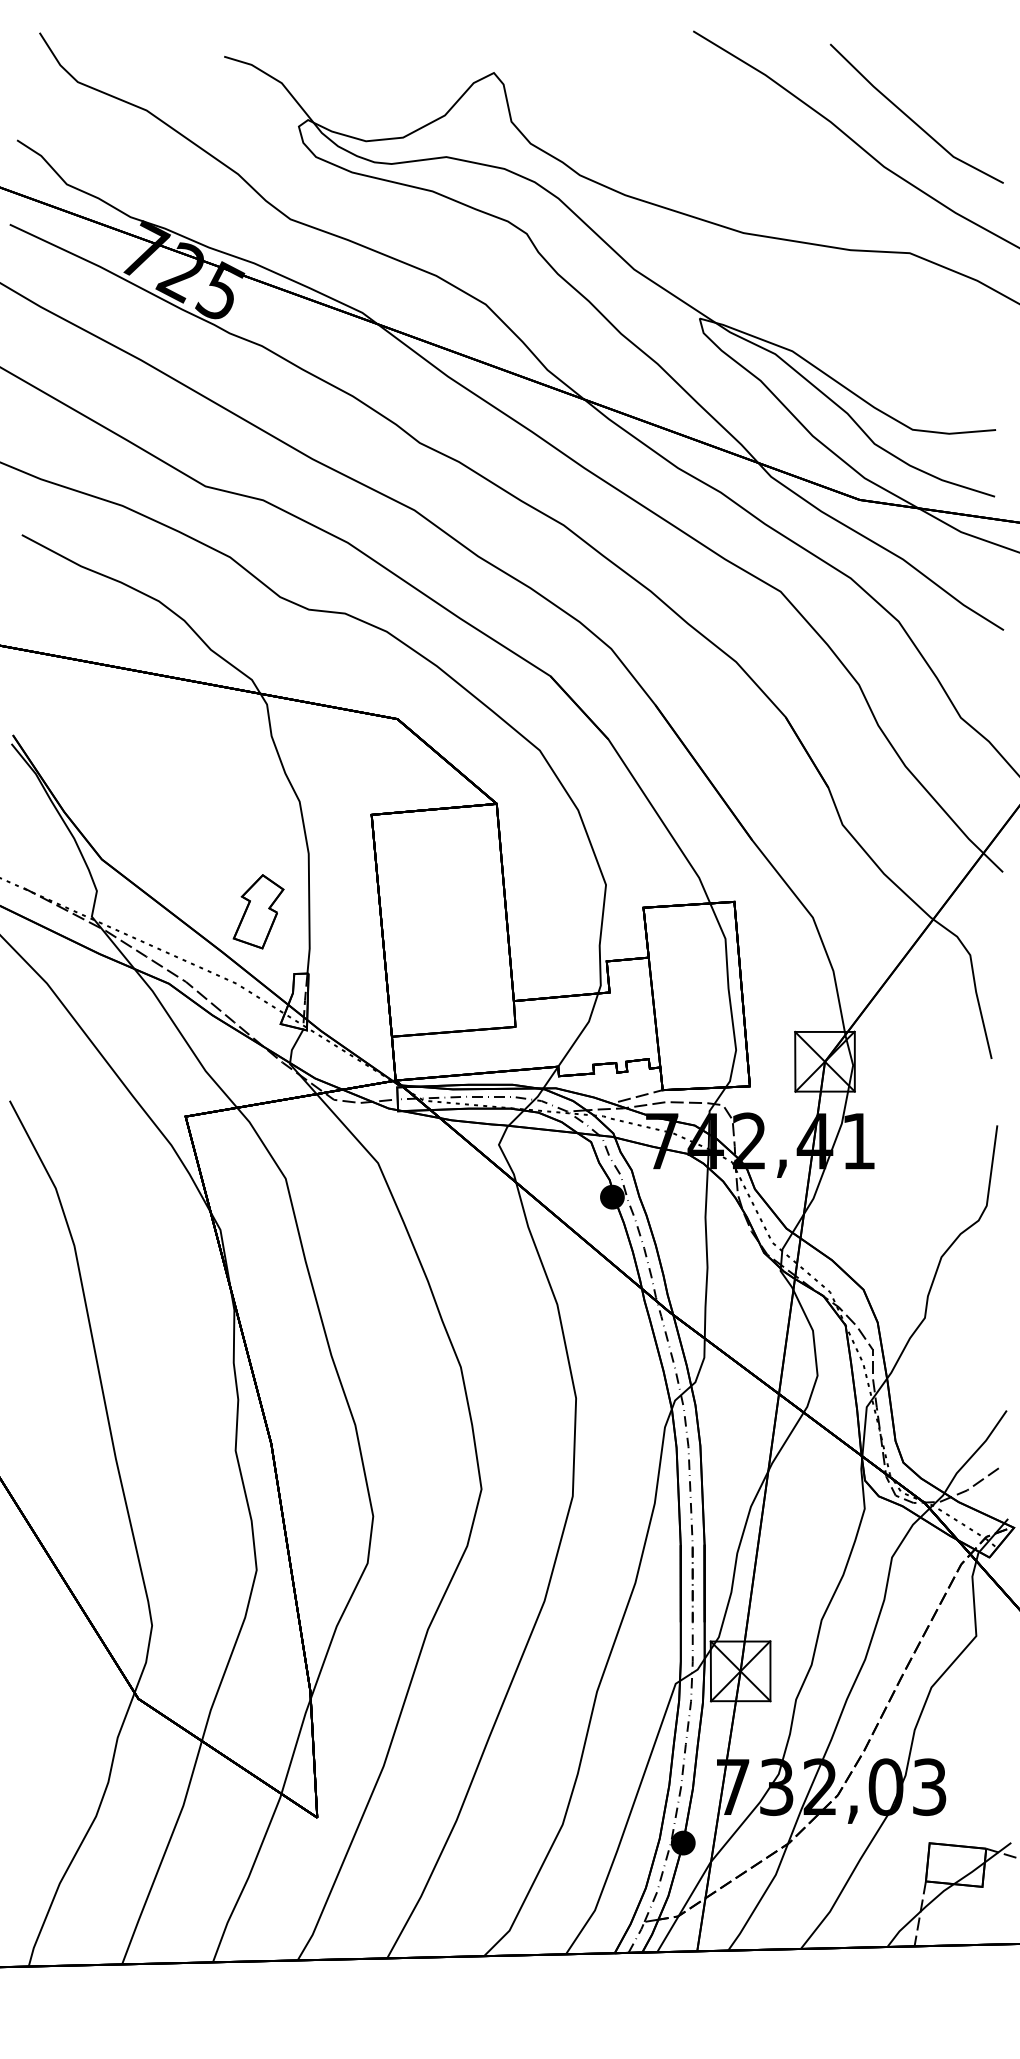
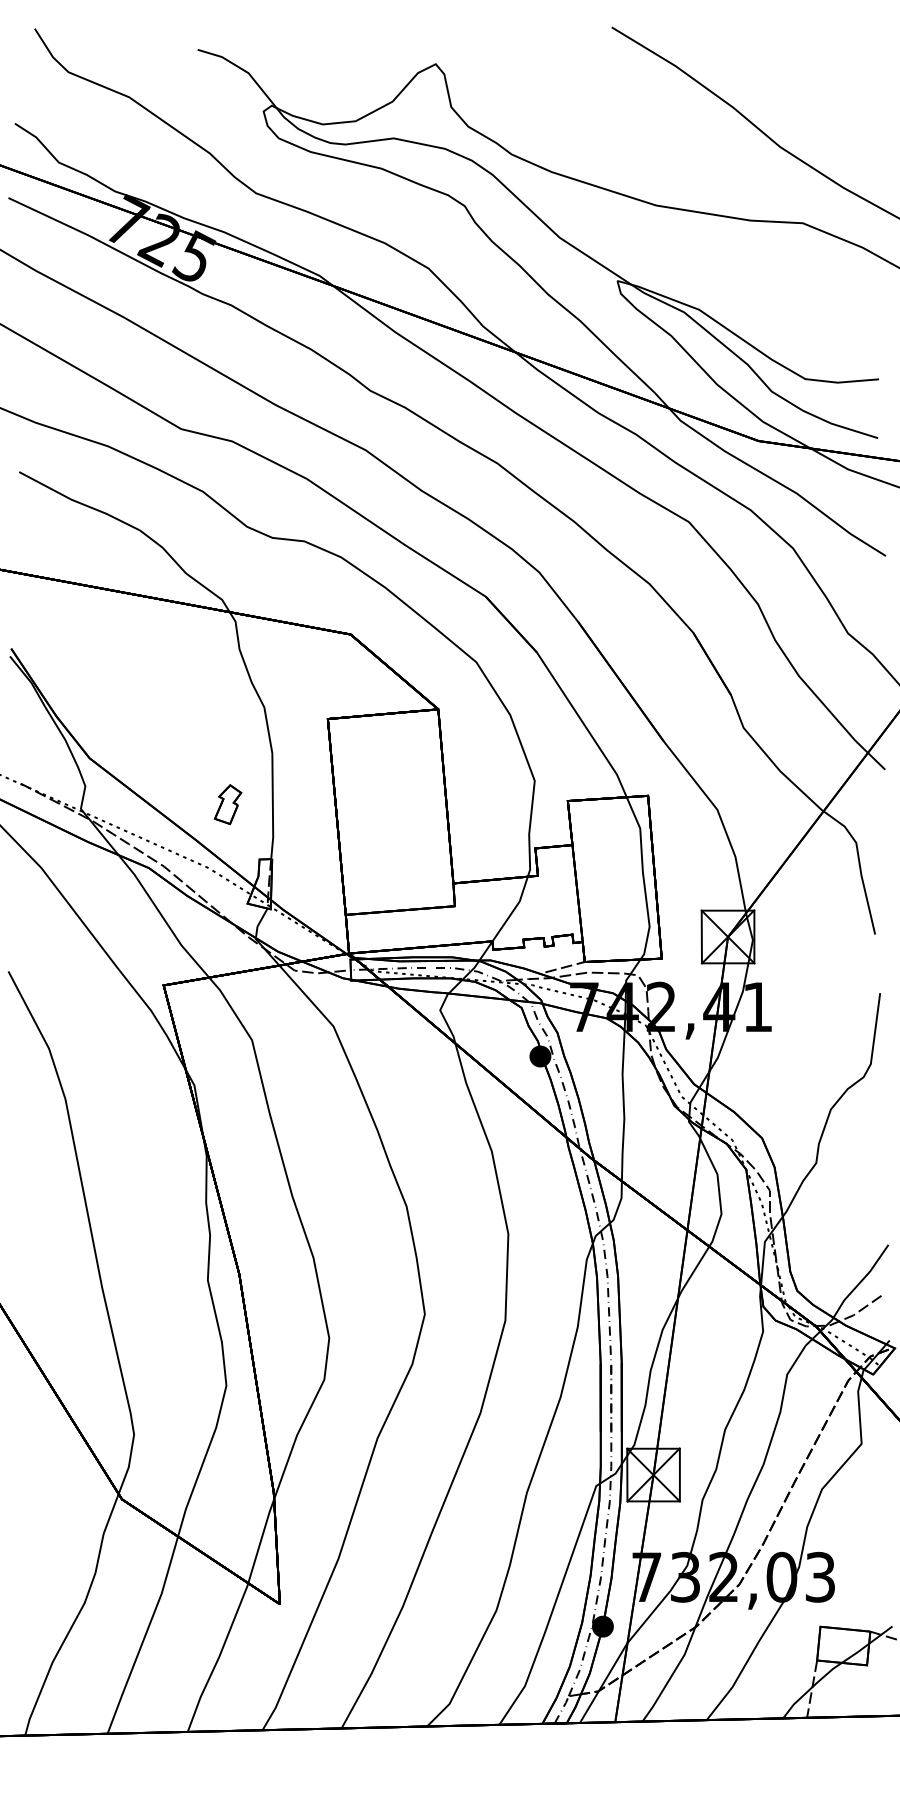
line: (911, 118) -> (804, 104), removed
part: (258, 911) -> (228, 804), size x0.6

